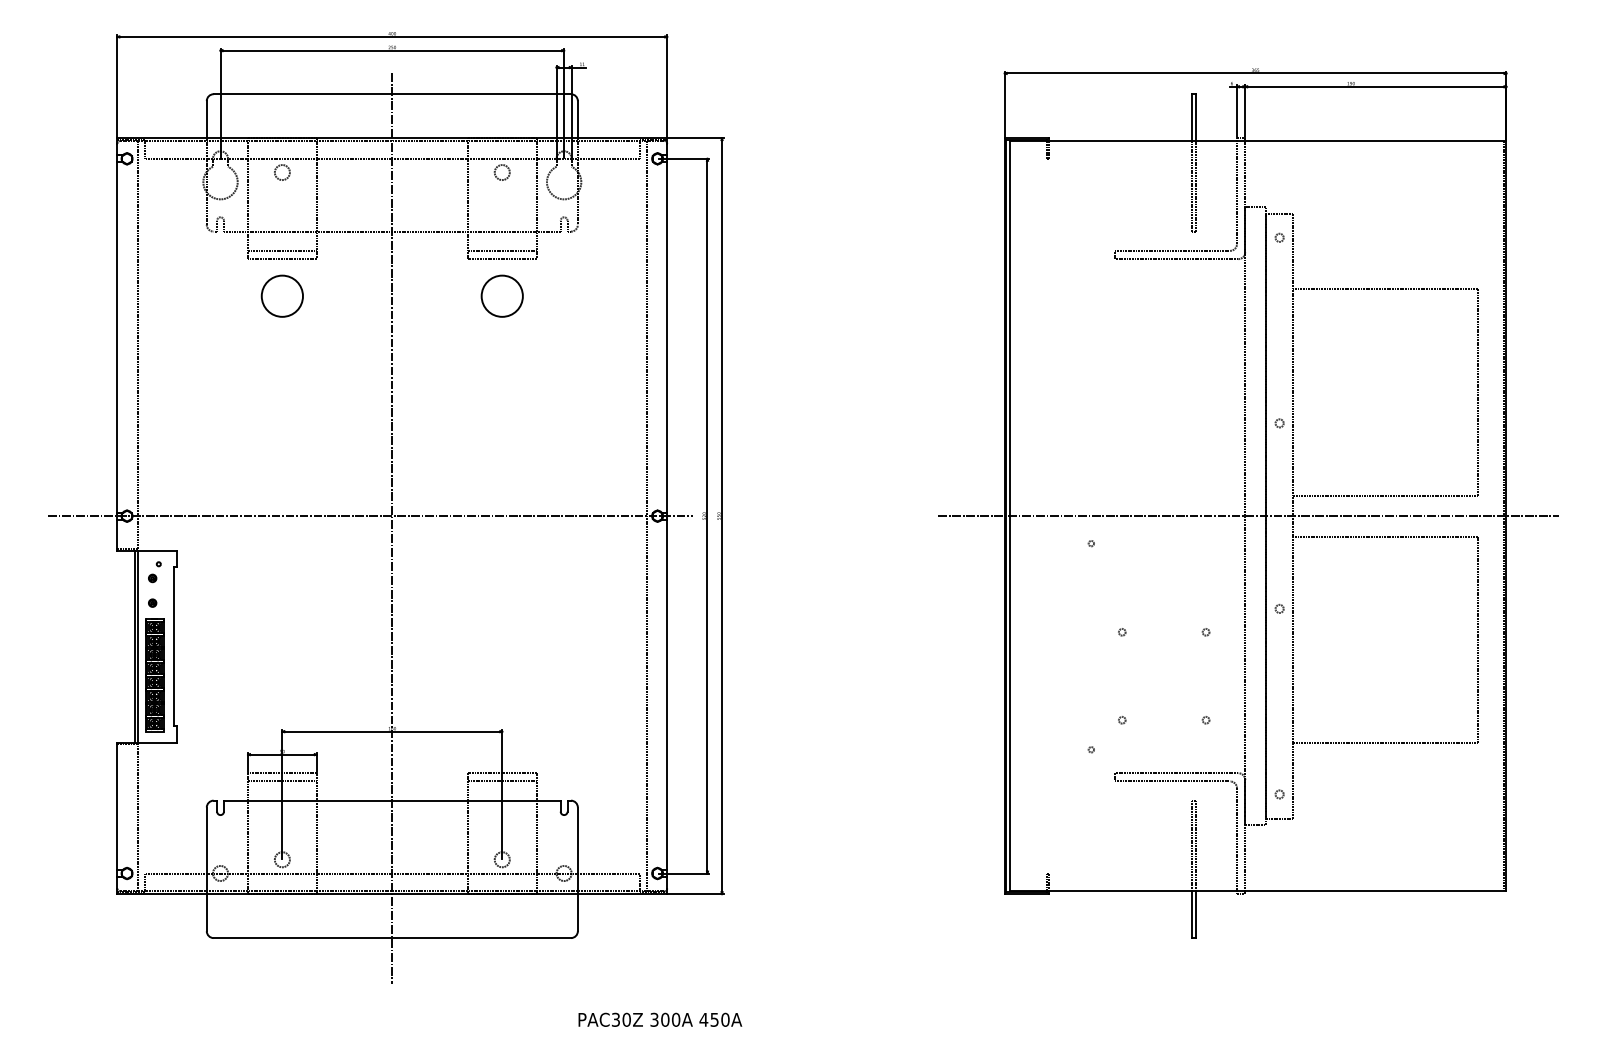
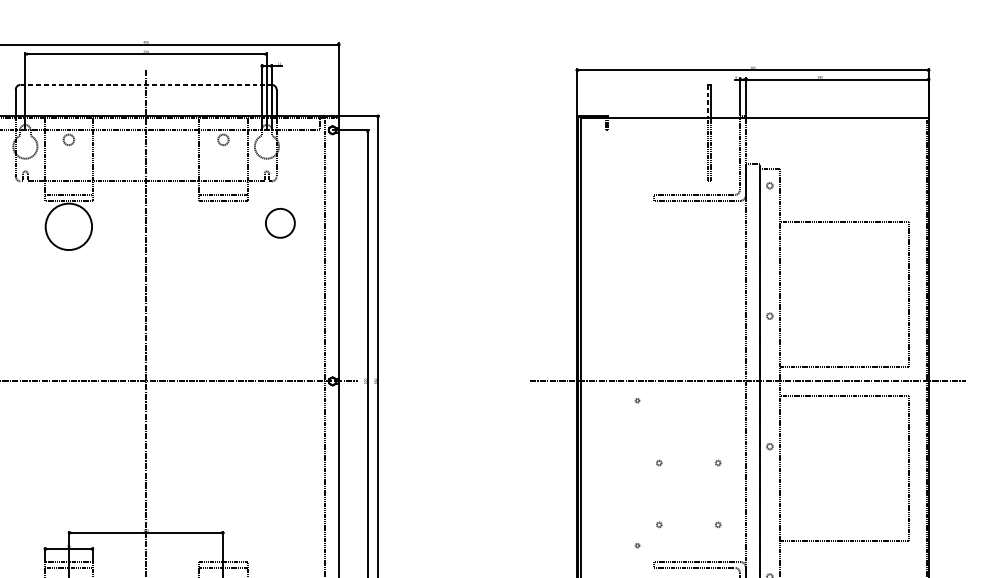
line: (392, 94) -> (146, 85), solid -> dashed
line: (1191, 118) -> (707, 101), solid -> dashed
circle: (282, 295) -> (68, 226), size x1.6
circle: (501, 295) -> (279, 222), moved

